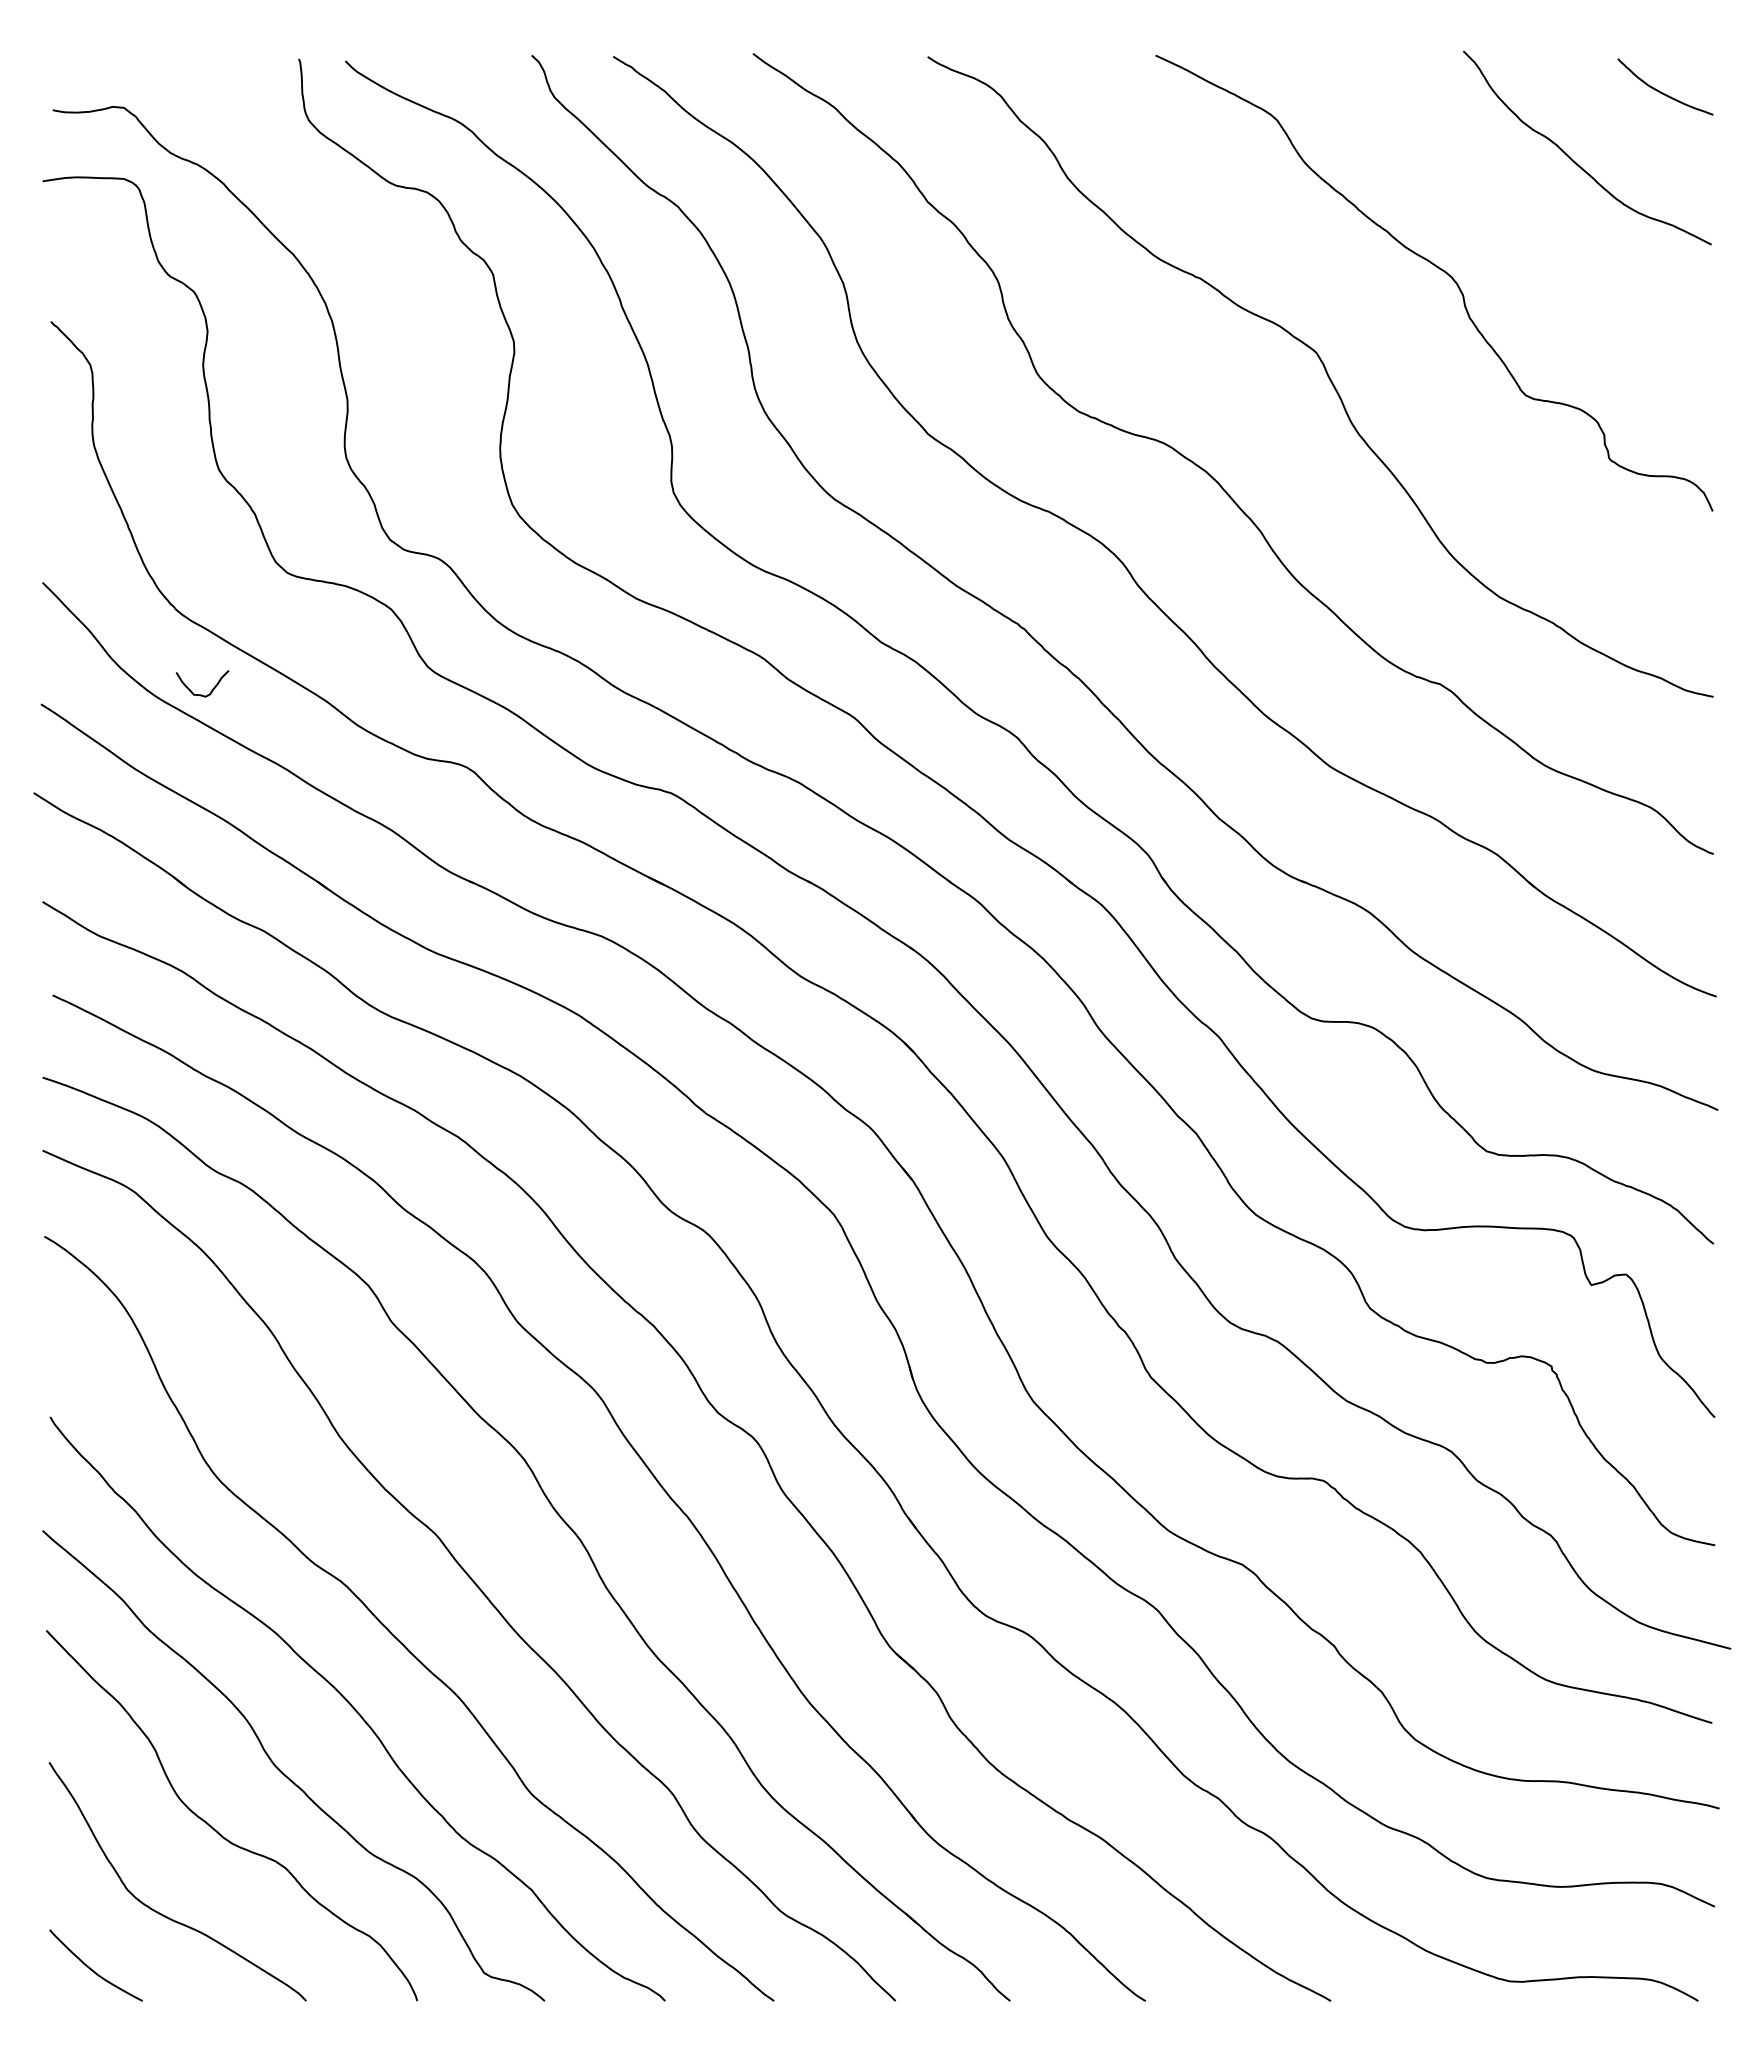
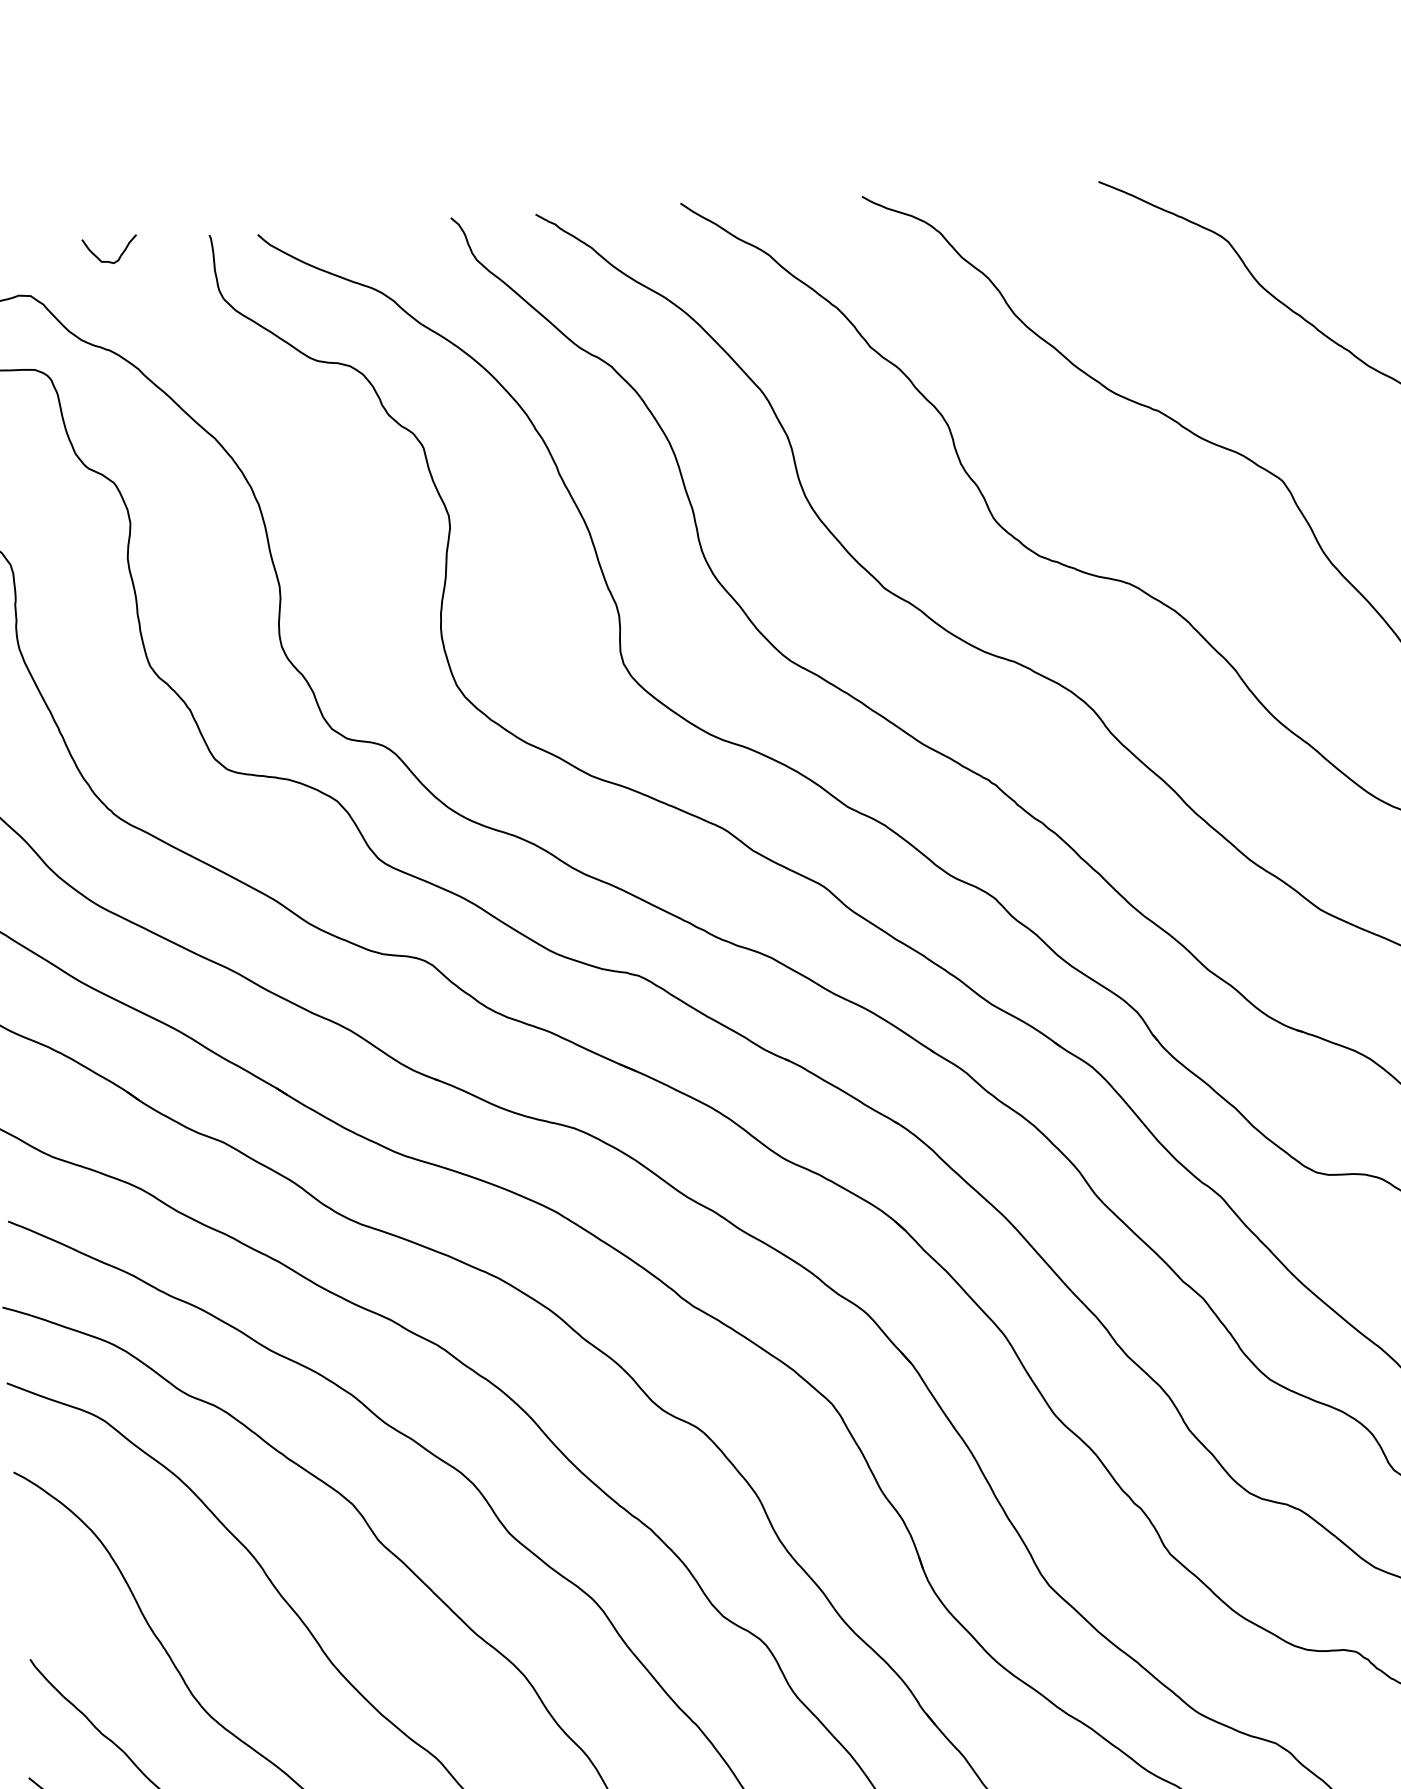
curve: (202, 694) -> (110, 261), moved

